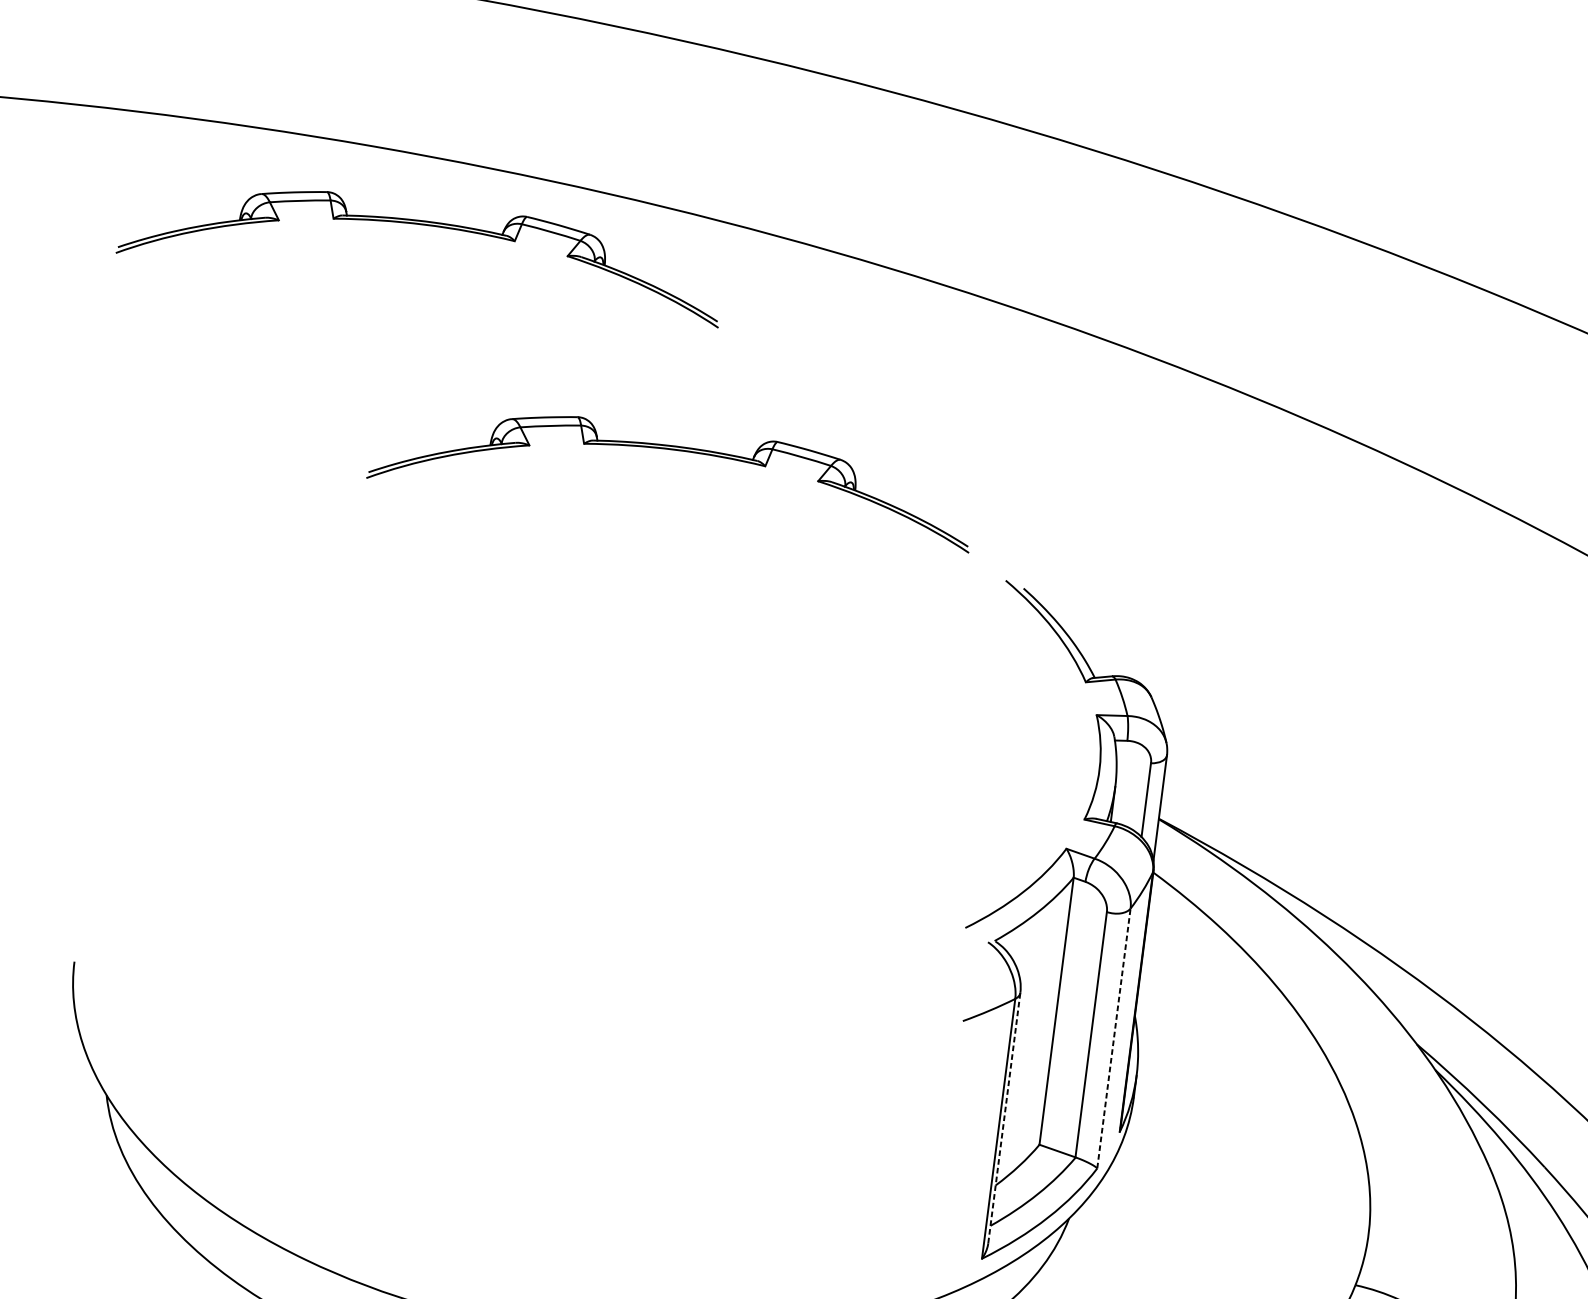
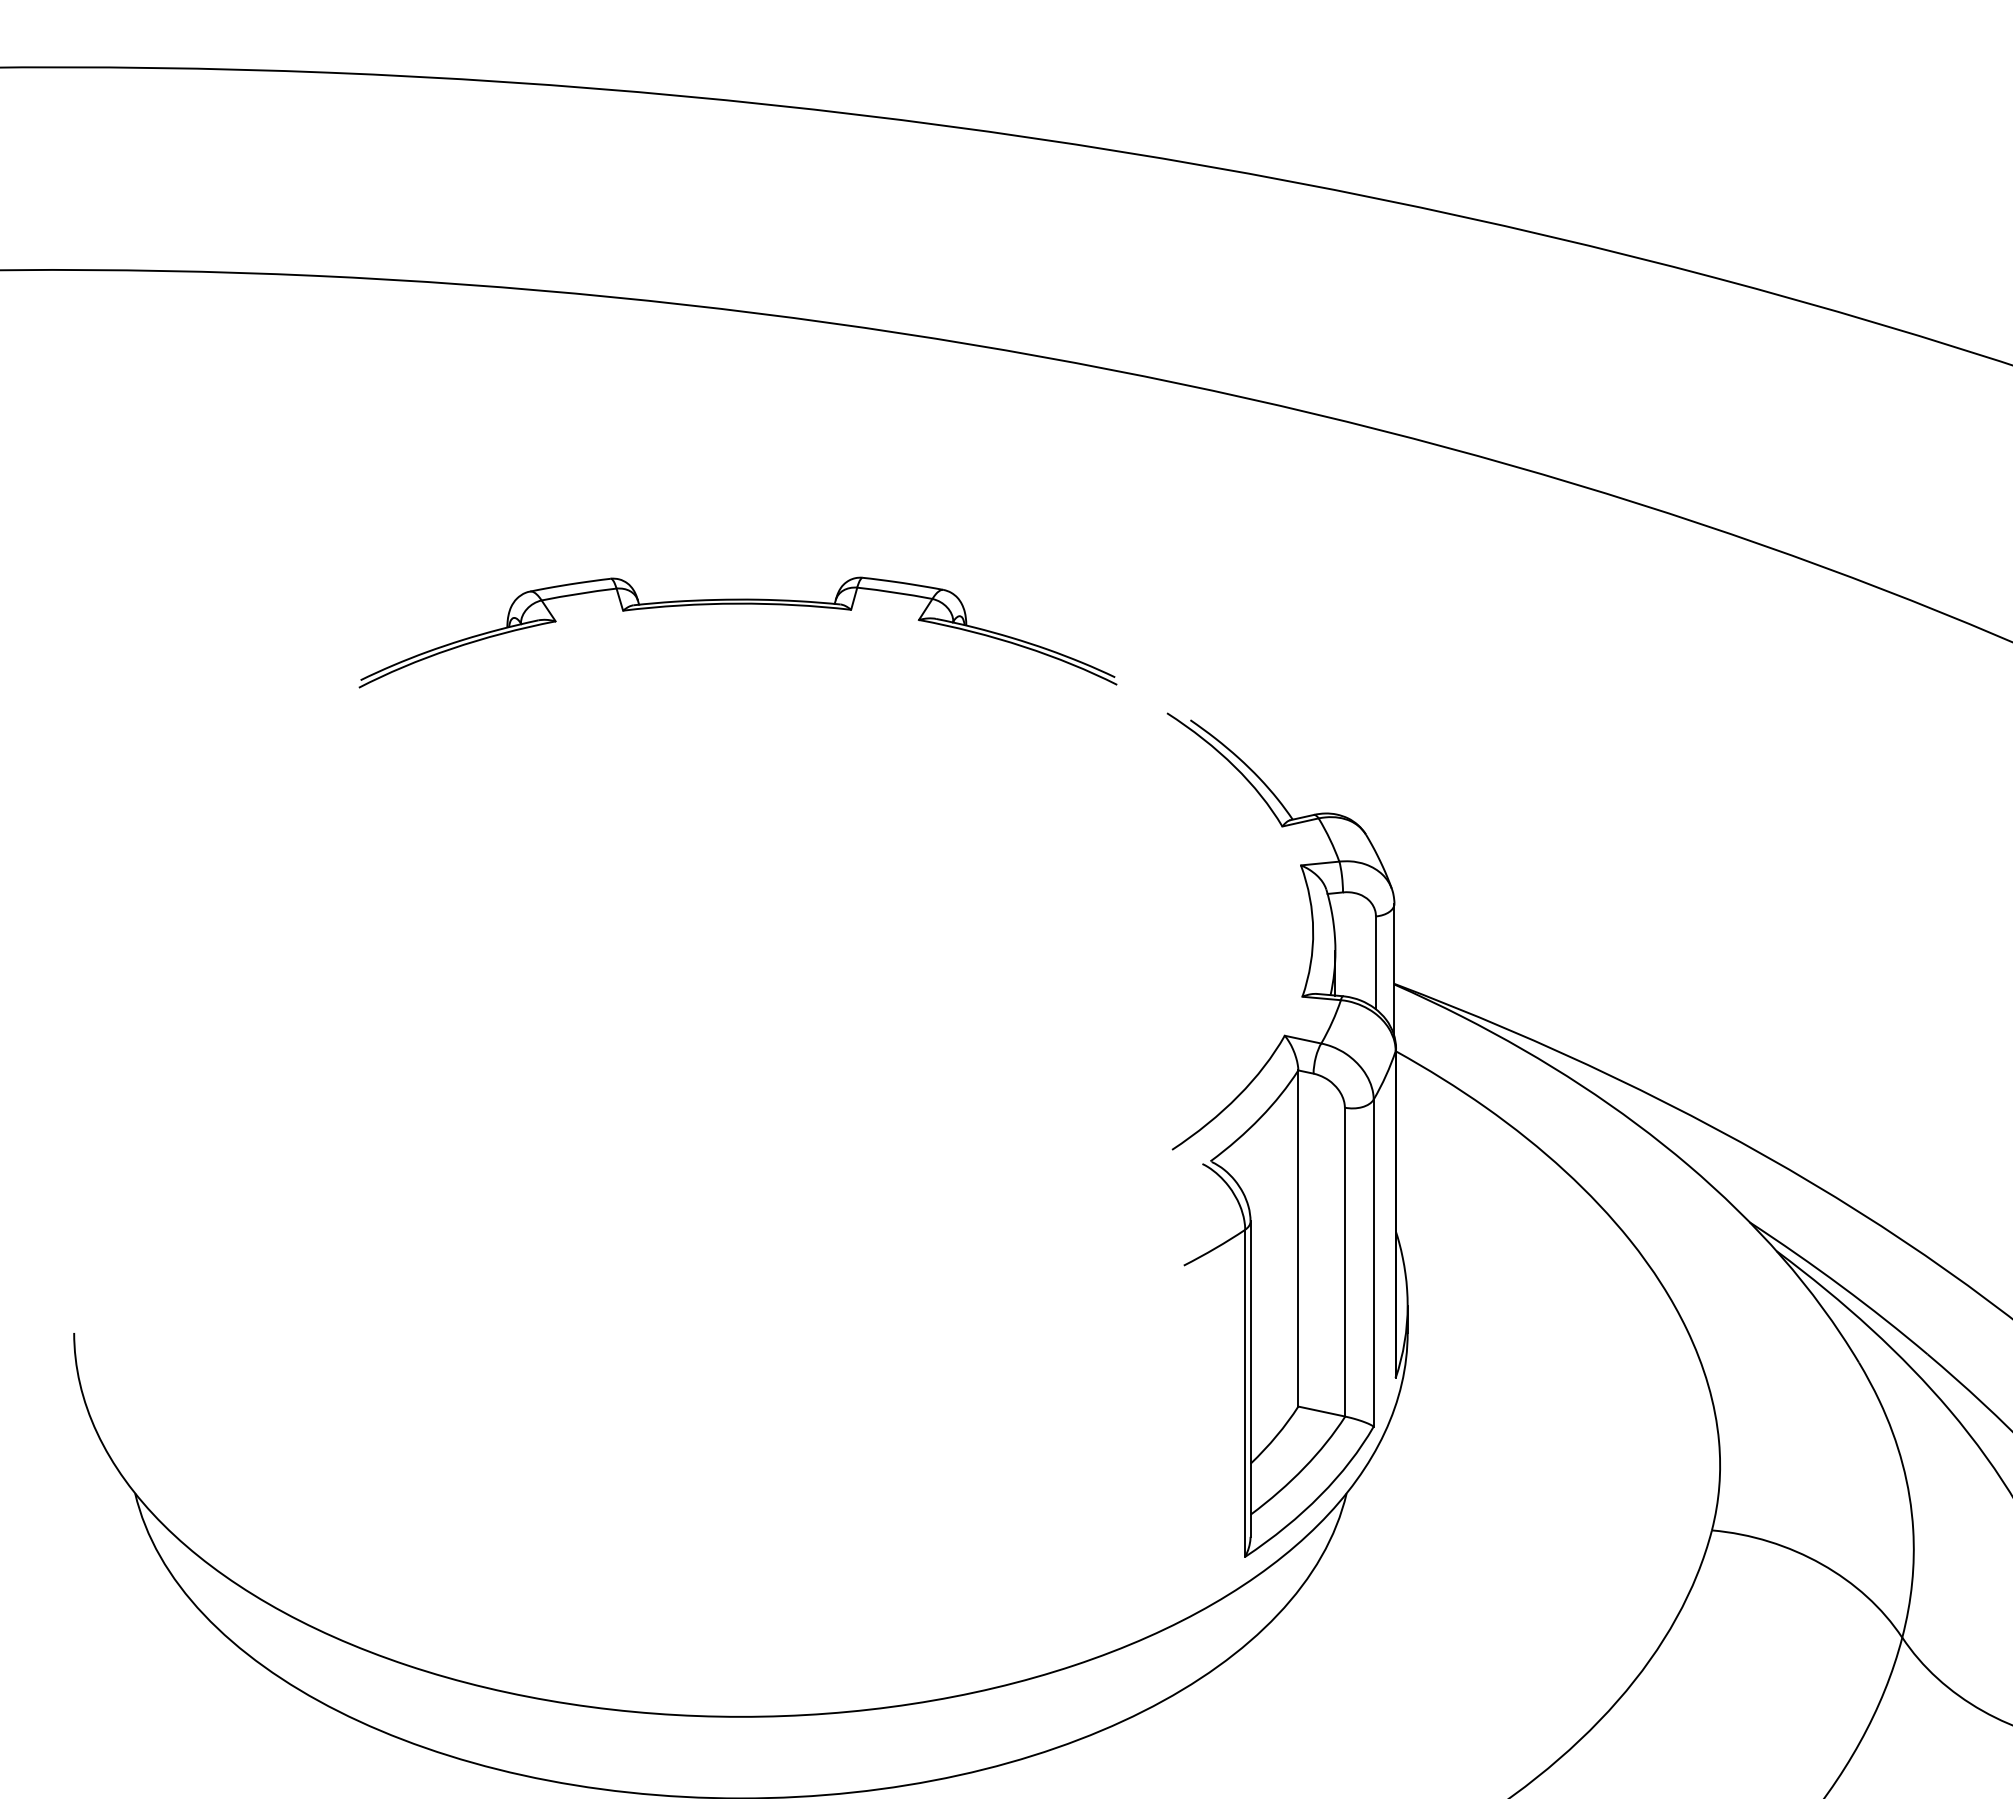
part: (425, 225) -> (391, 365), removed
line: (1113, 1038) -> (1373, 1263), dashed -> solid
line: (1004, 1118) -> (1250, 1379), dashed -> solid

